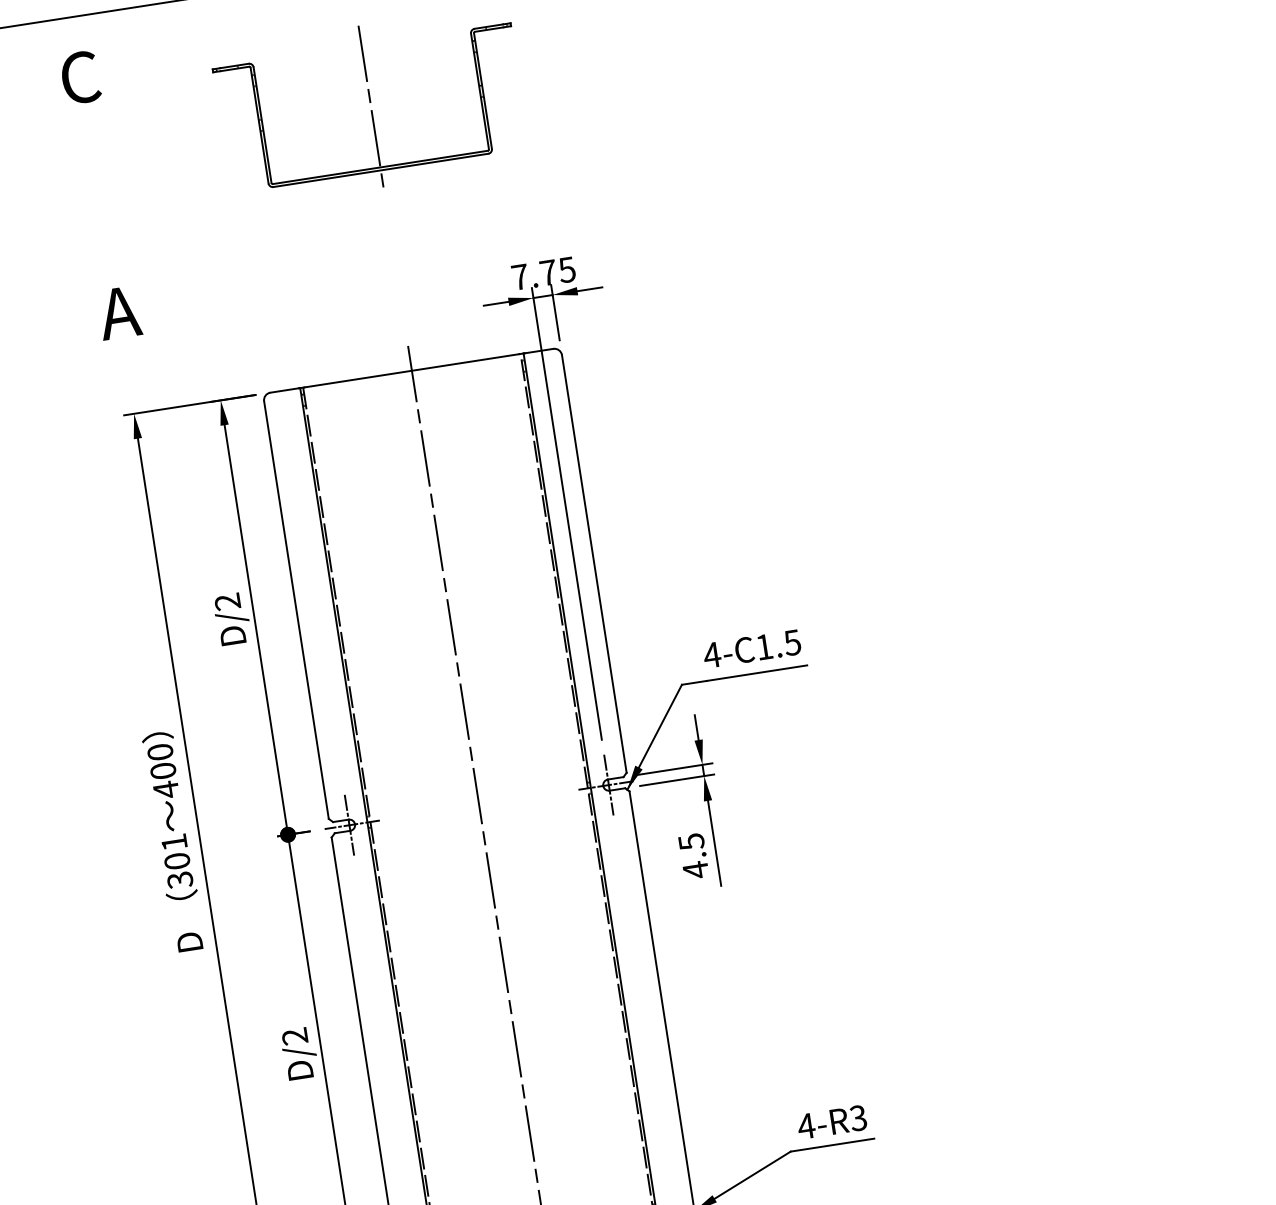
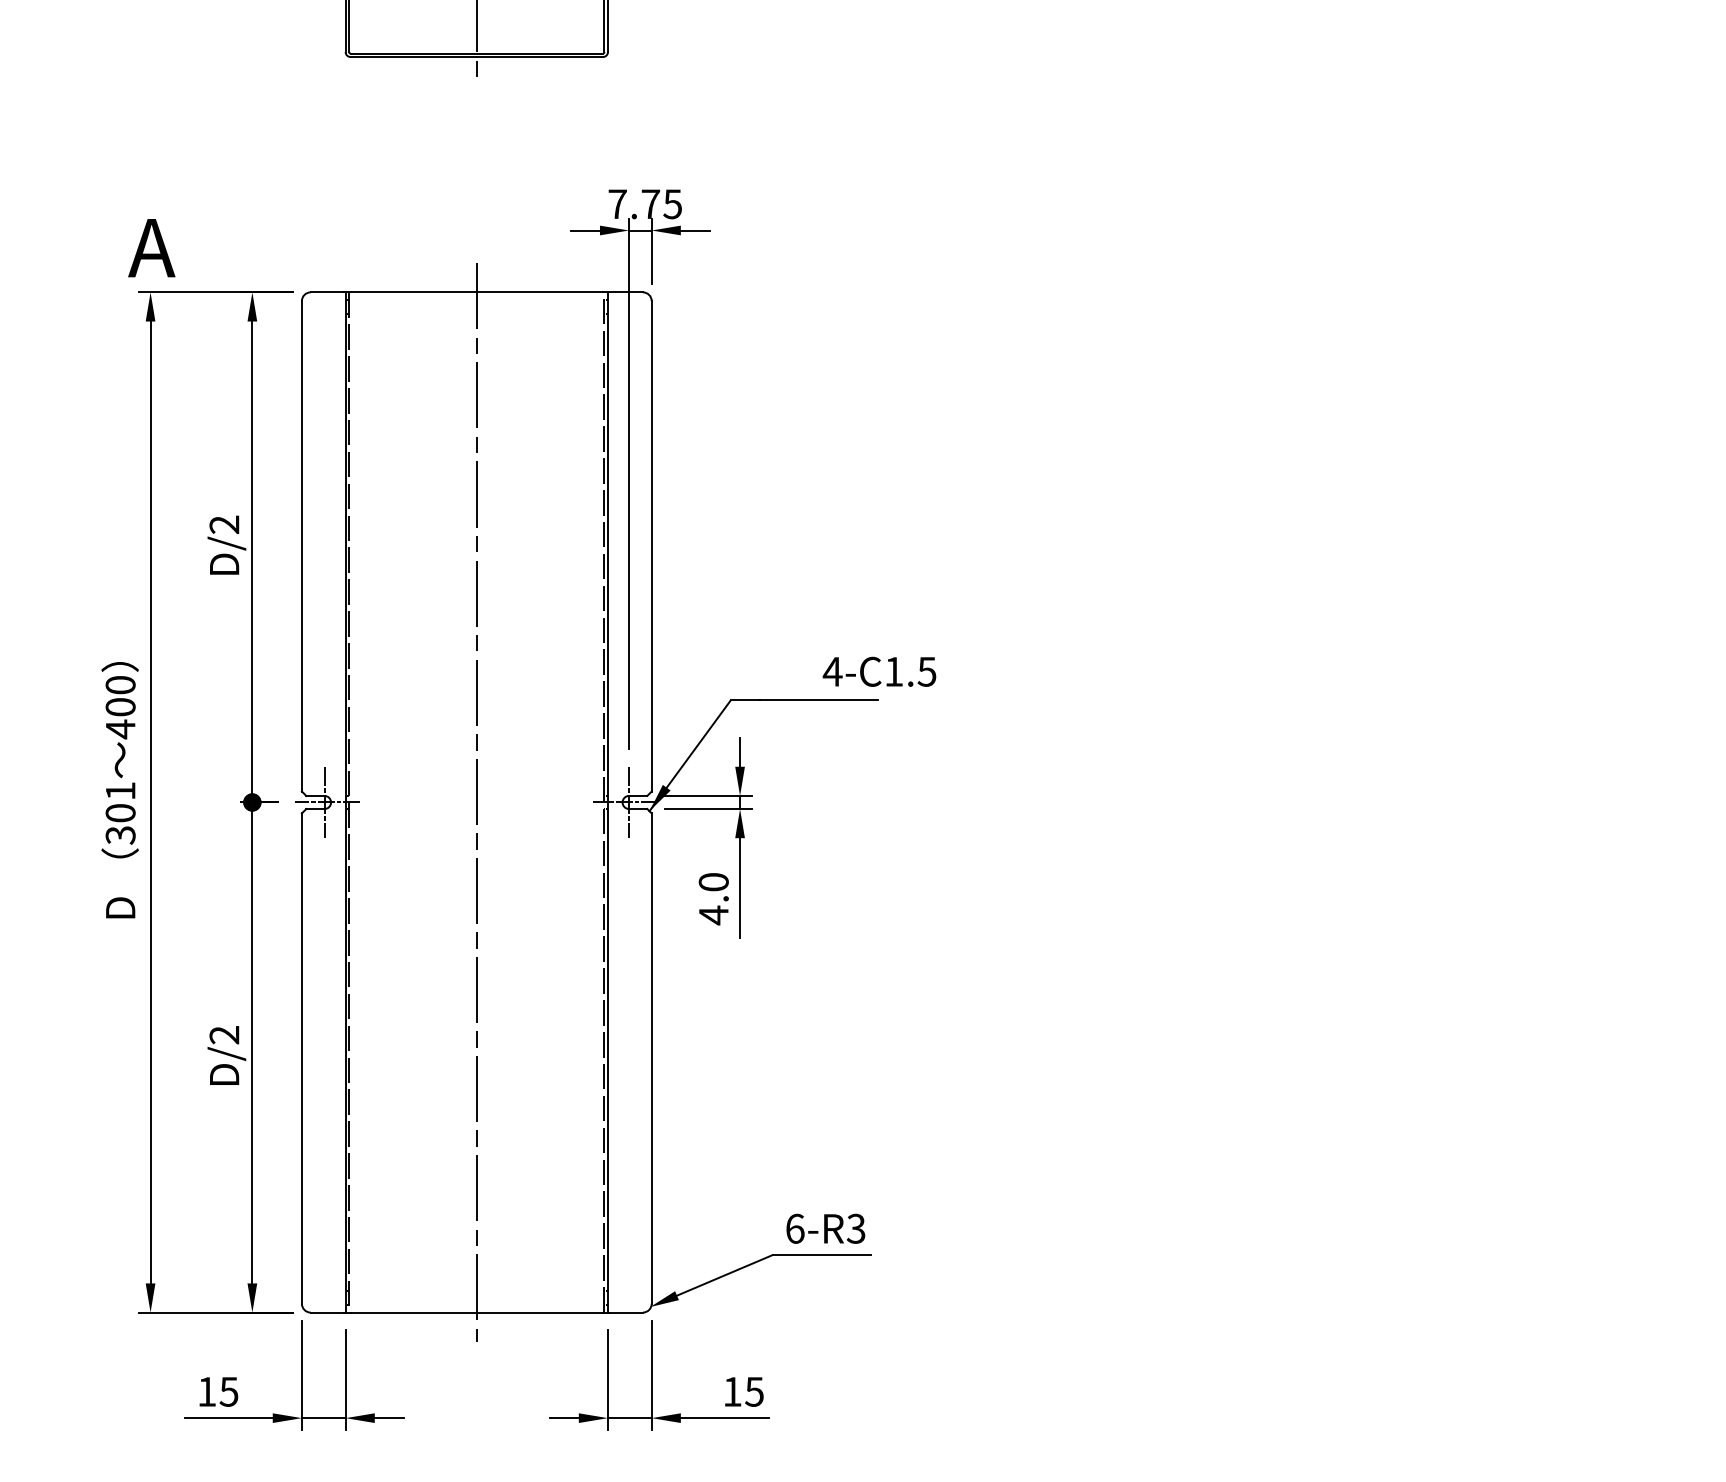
text: (119, 313) -> (151, 248), moved
text: (752, 648) -> (879, 671), moved
text: (691, 842) -> (713, 882), 4.5 -> 4.0
text: (806, 1125) -> (795, 1228), 4-R3 -> 6-R3

